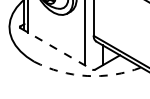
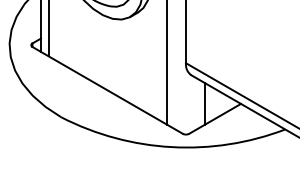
line: (56, 49) -> (107, 91), dashed -> solid
arc: (87, 75) -> (172, 146), dashed -> solid

